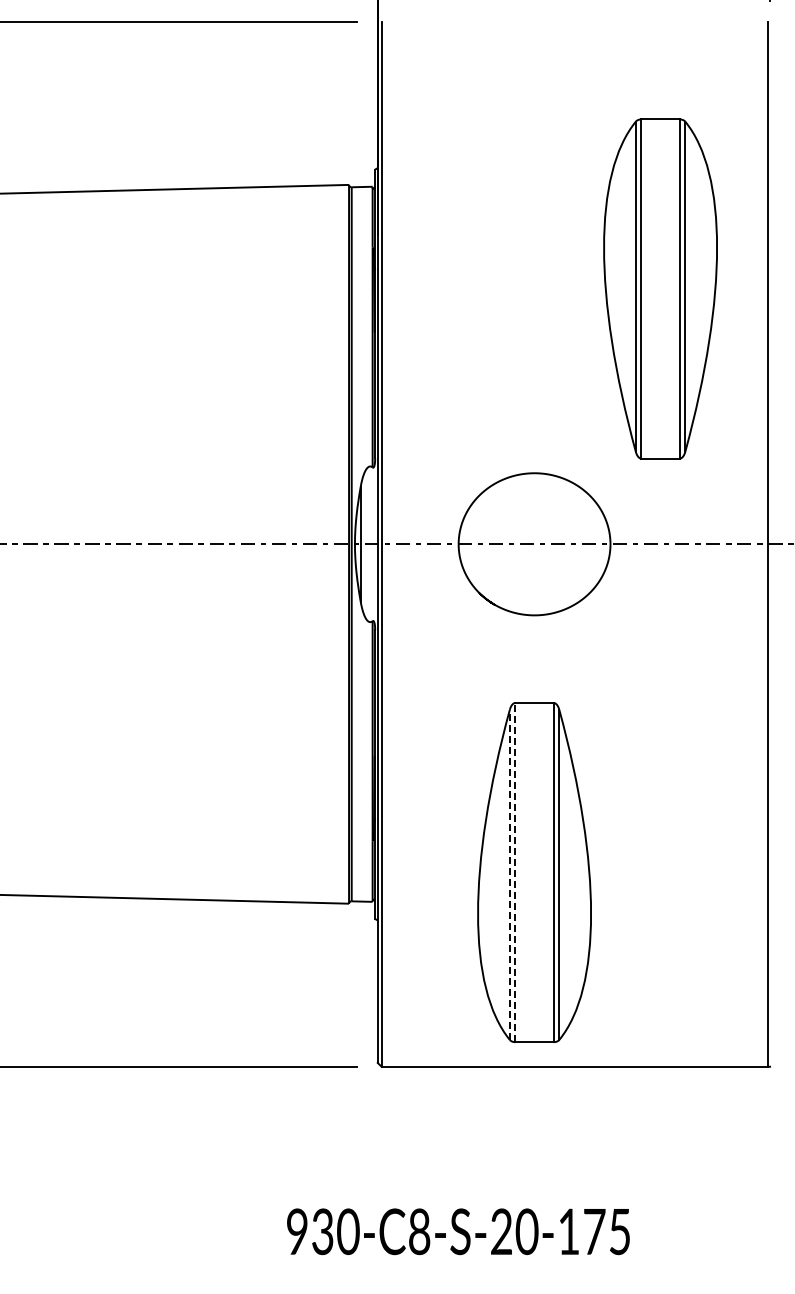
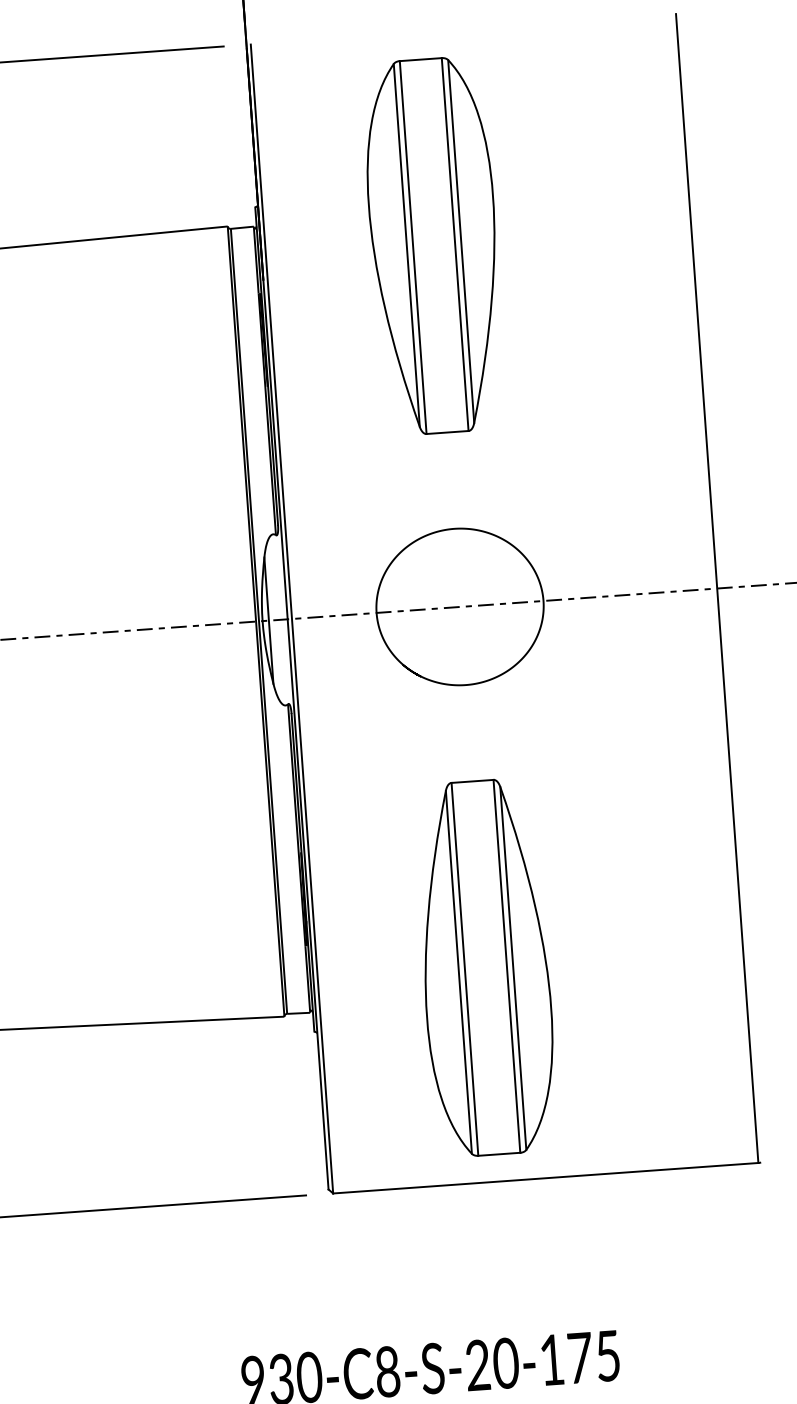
part: (660, 288) -> (434, 245), moved
line: (515, 872) -> (464, 969), dashed -> solid
line: (509, 874) -> (458, 971), dashed -> solid

